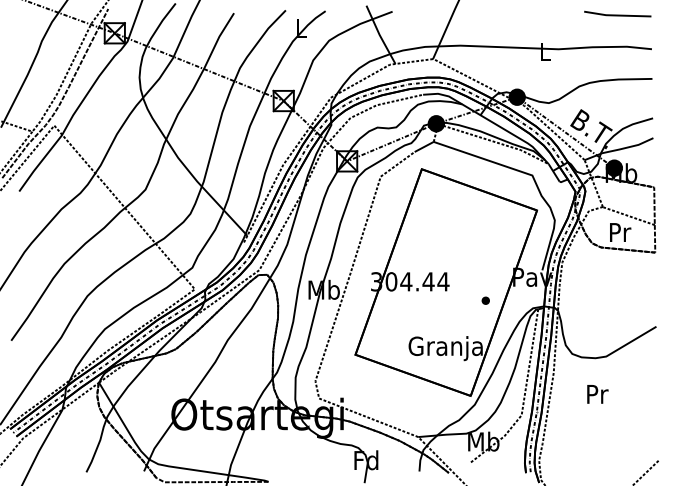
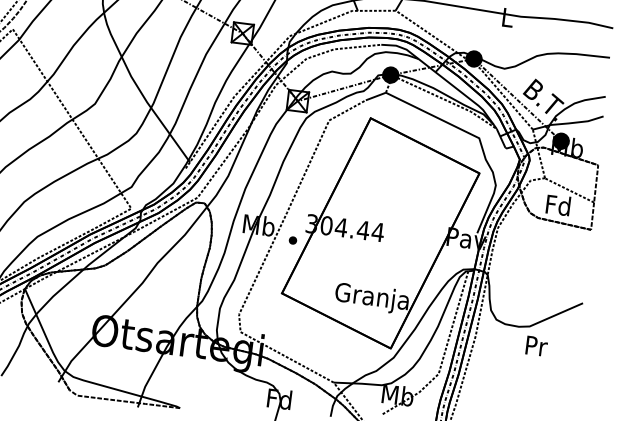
text: (619, 232) -> (558, 205), Pr -> Fd
part: (485, 300) -> (292, 240), moved
text: (597, 394) -> (536, 346), moved

